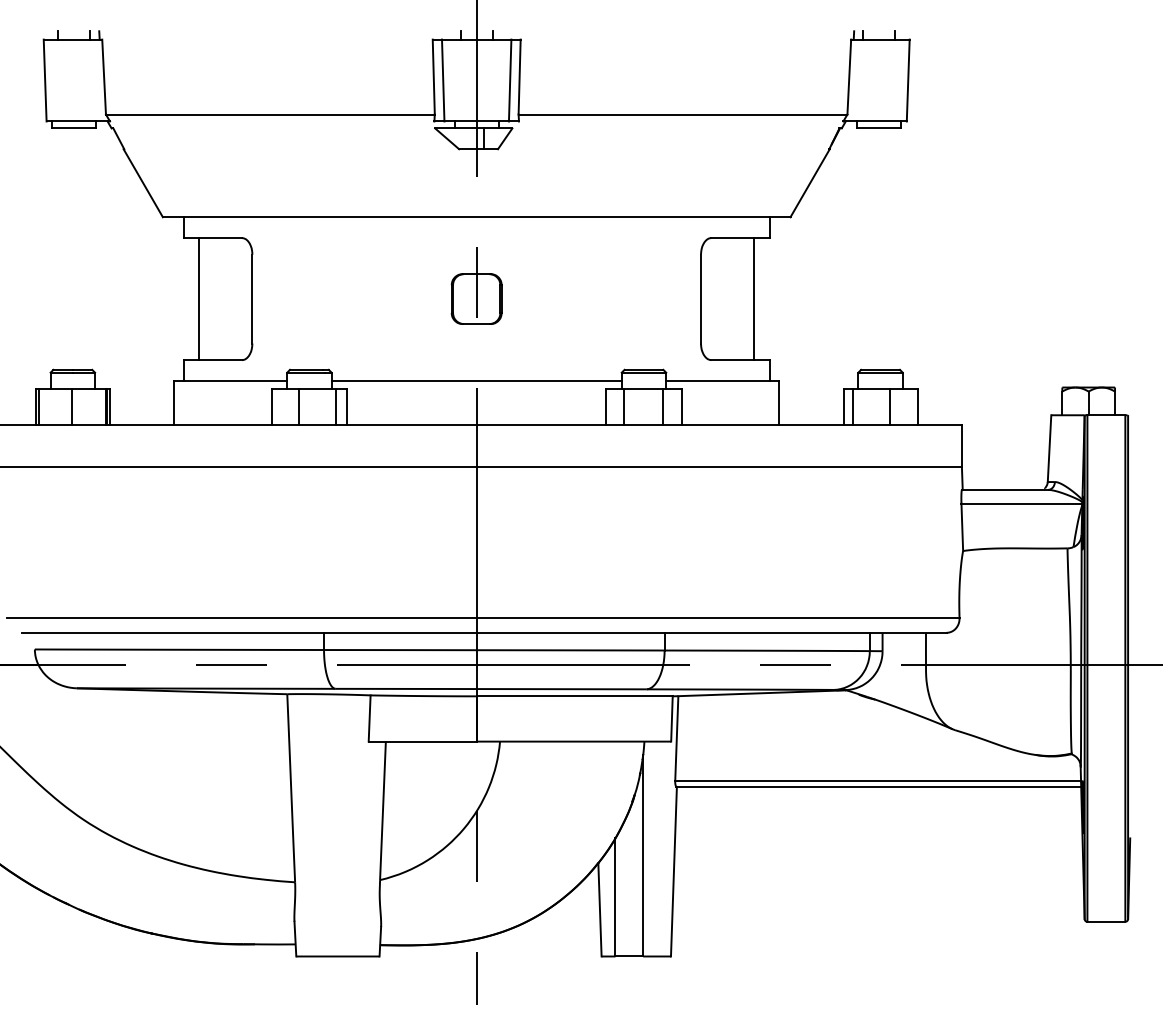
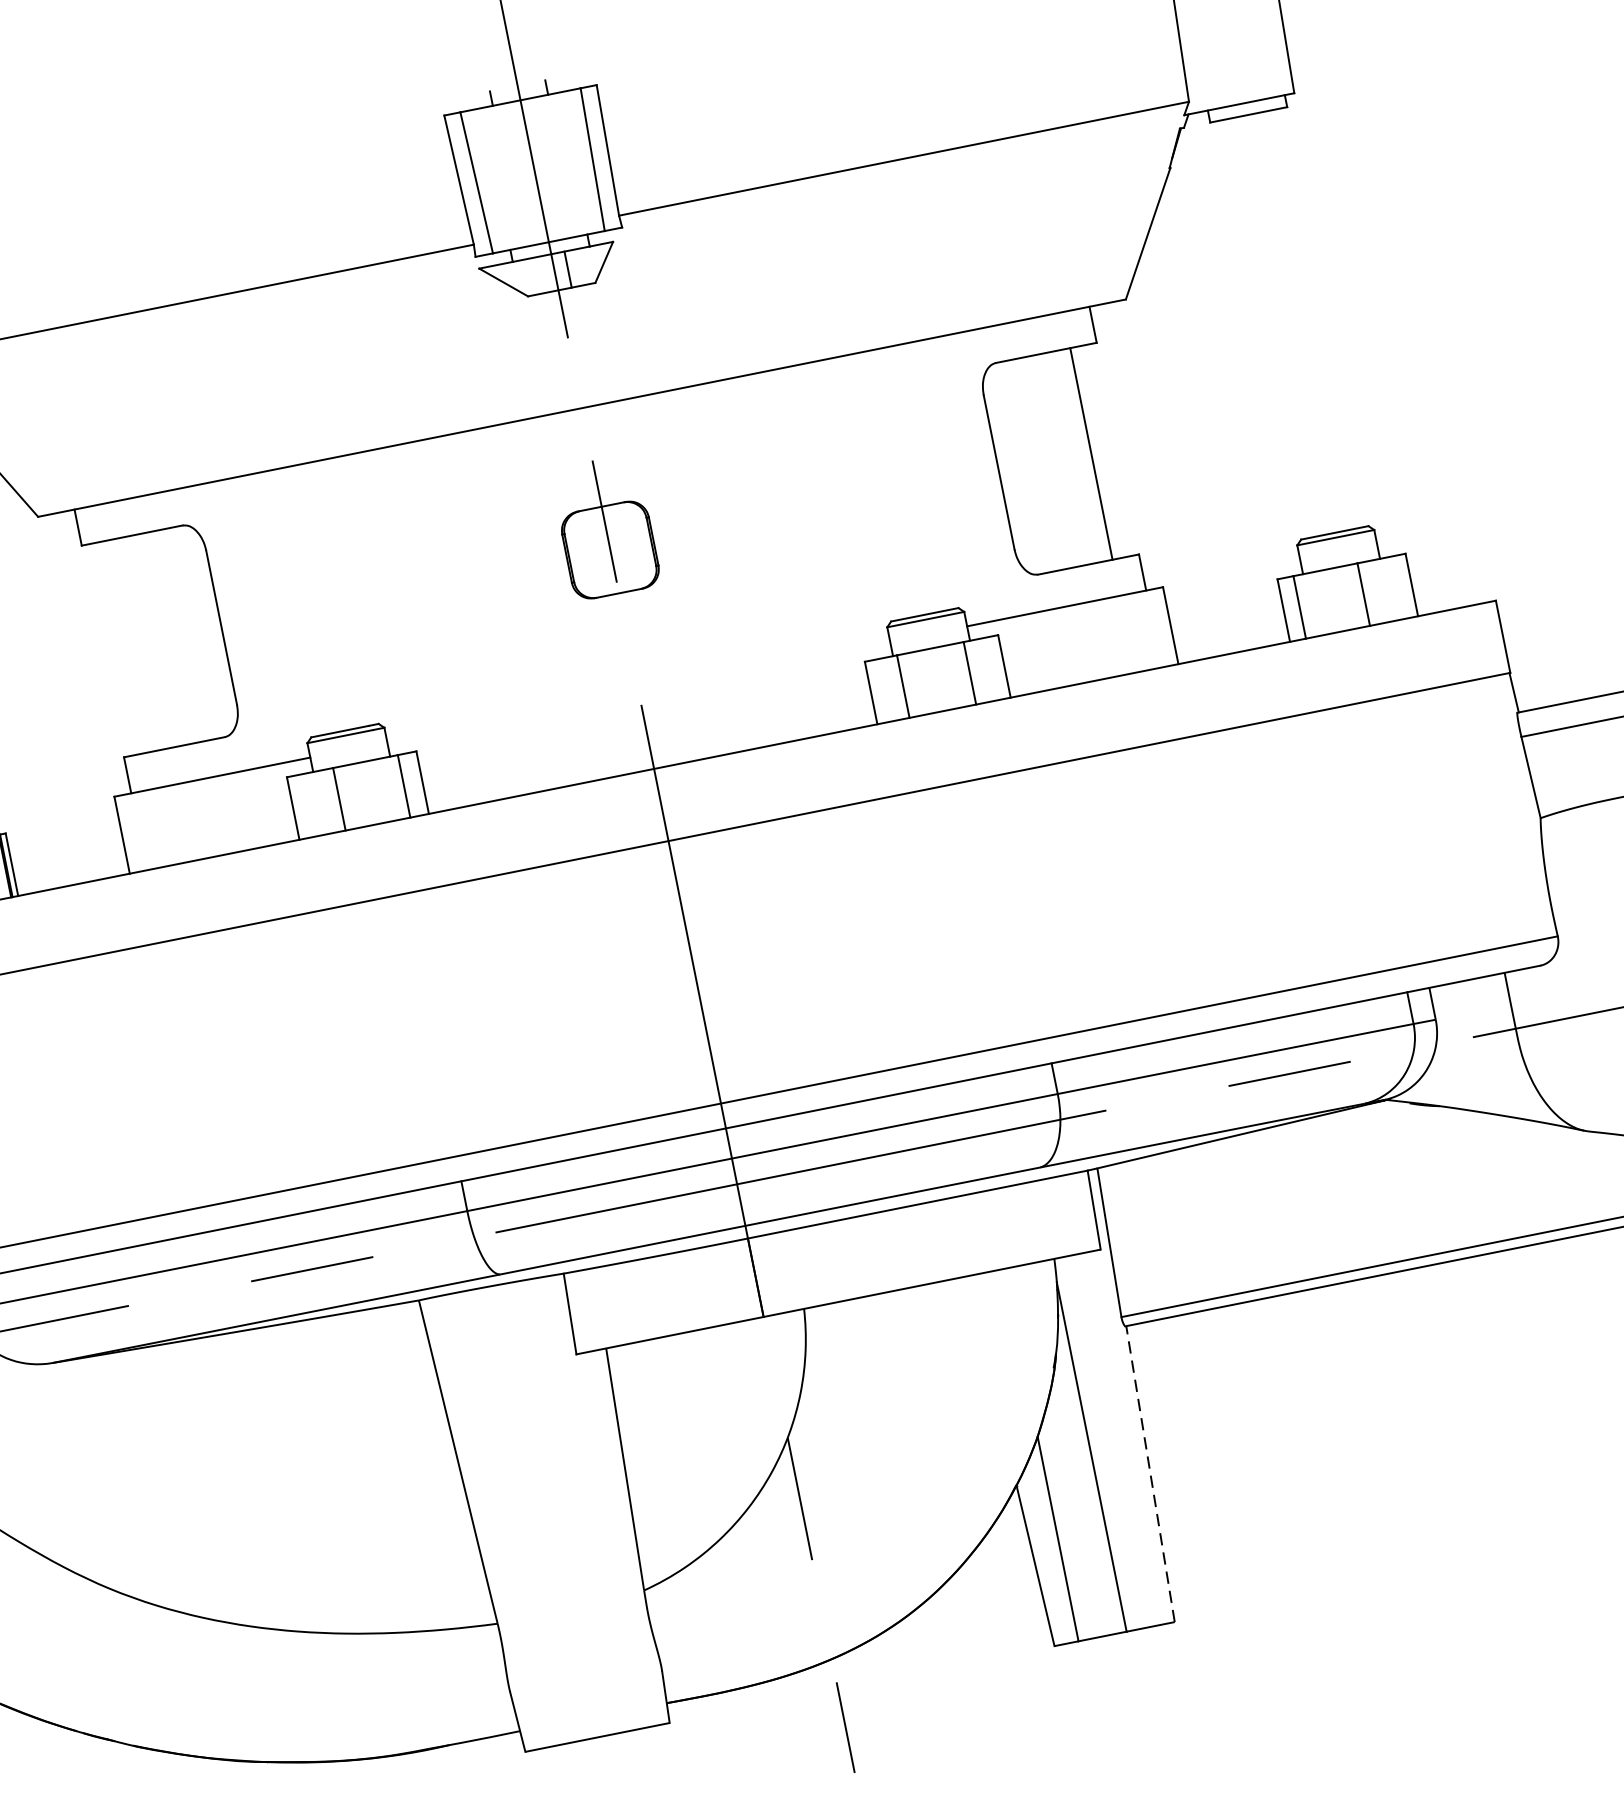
line: (199, 299) -> (130, 646), removed
line: (476, 380) -> (638, 691), removed
line: (673, 871) -> (1149, 1473), solid -> dashed

